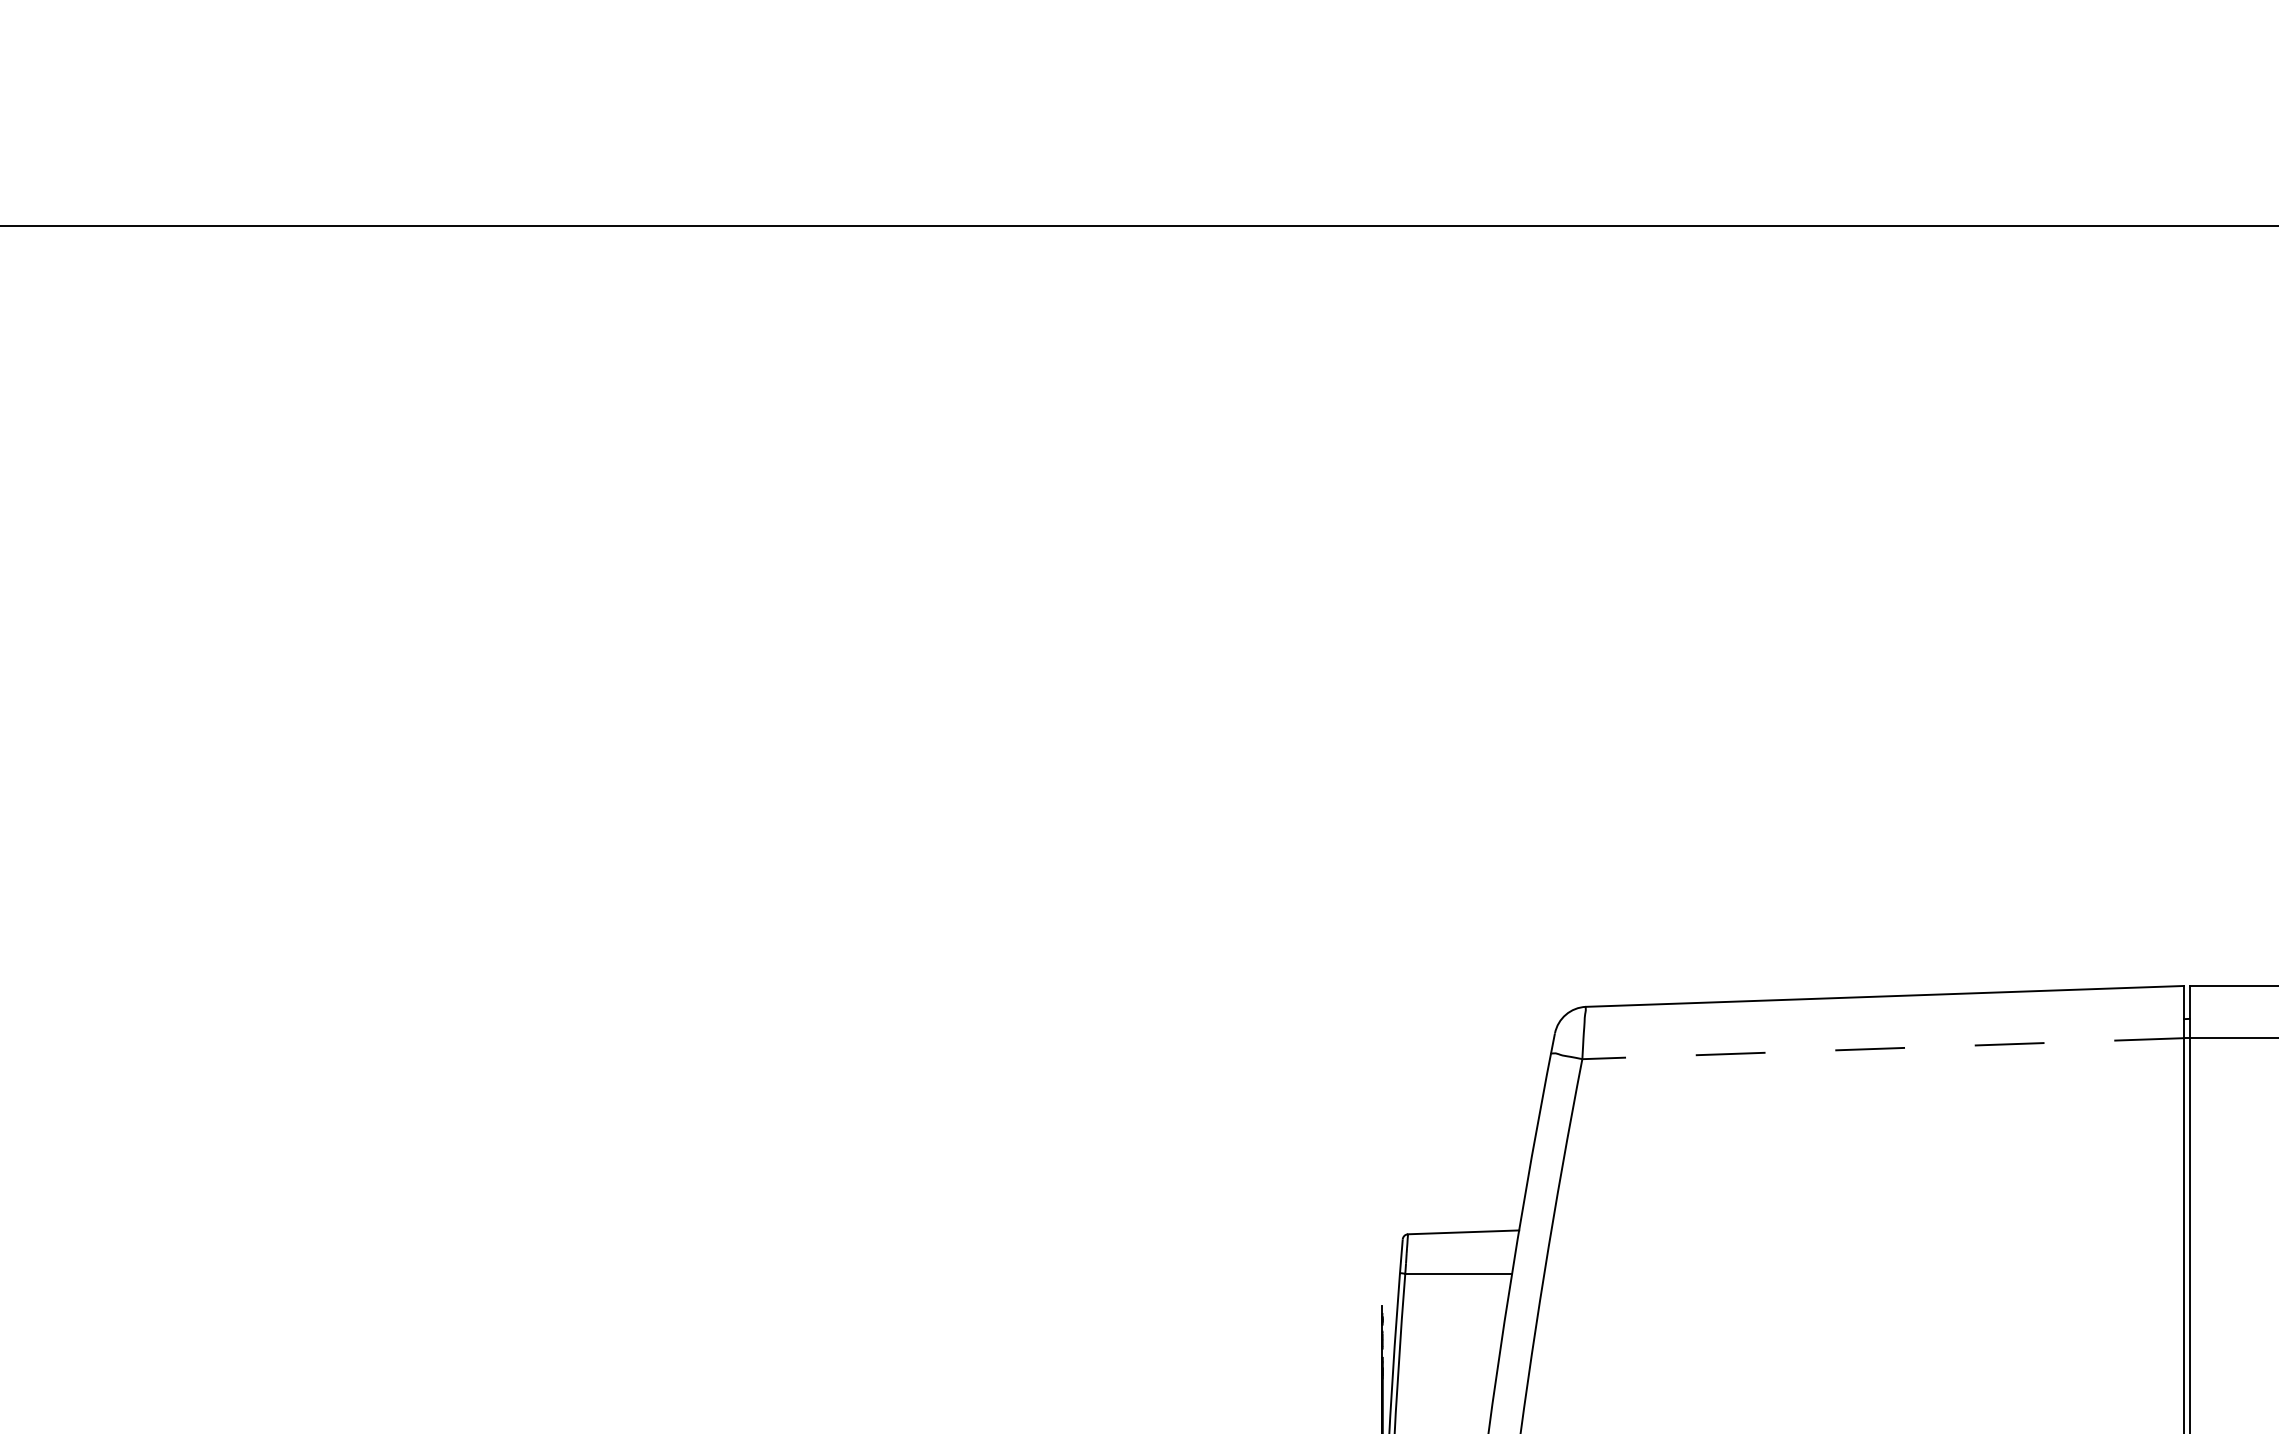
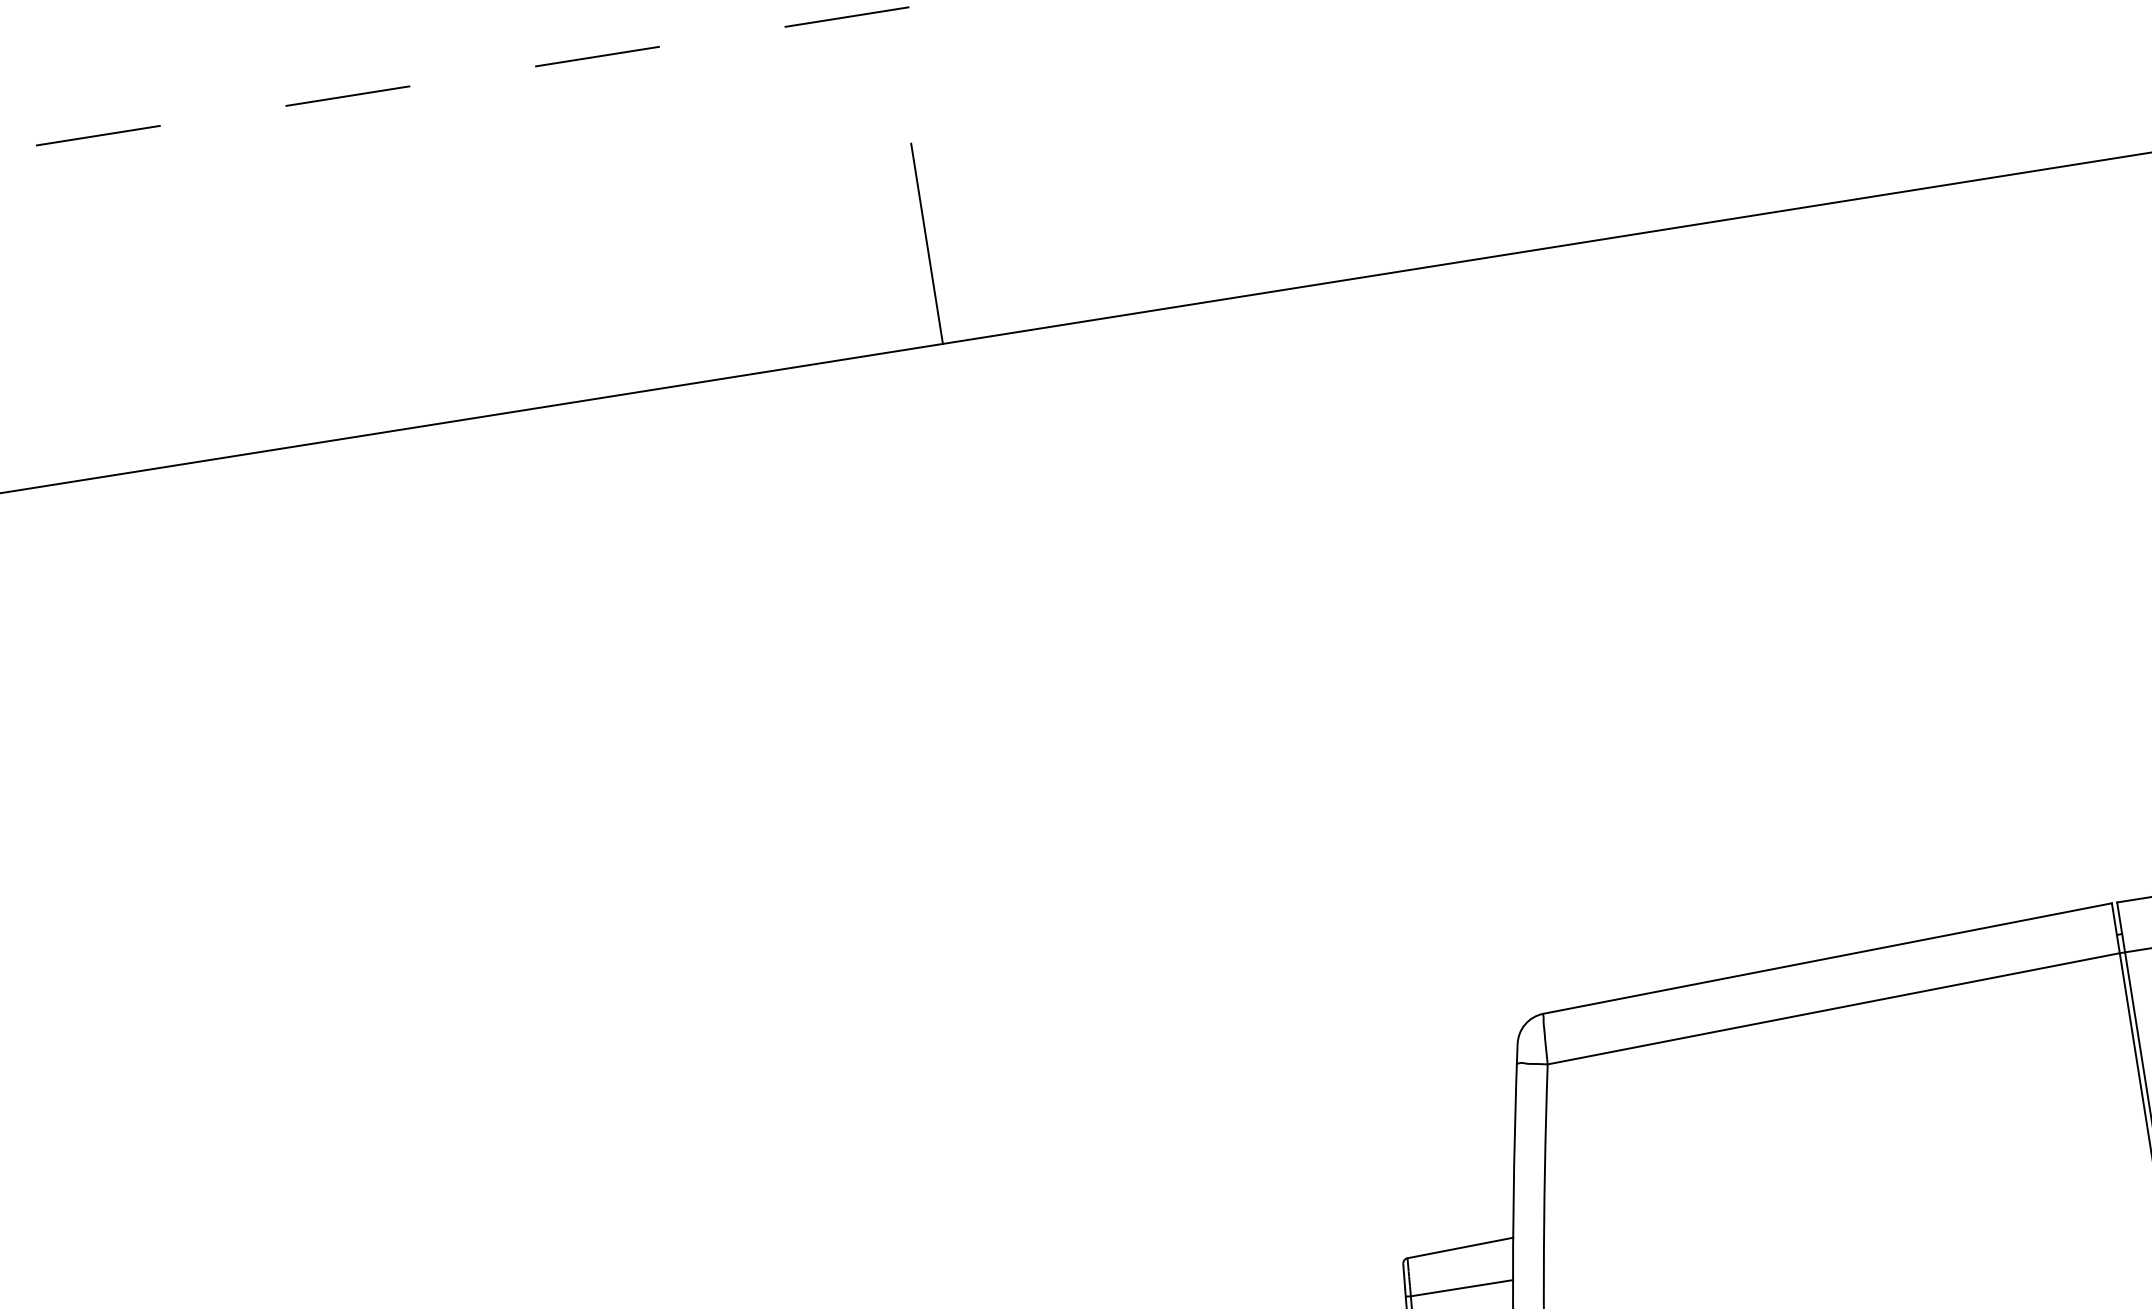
line: (1081, 121) -> (926, 243), added
line: (1882, 1048) -> (1833, 1008), dashed -> solid

